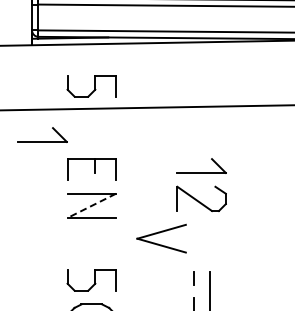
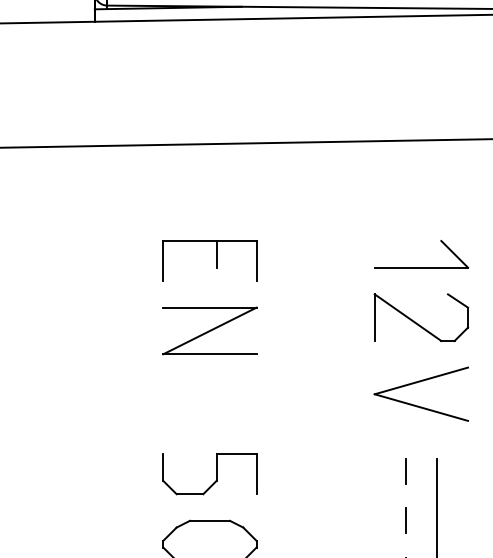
part: (91, 86) -> (209, 101), removed
part: (42, 141) -> (114, 207), removed
line: (91, 206) -> (209, 332), dashed -> solid
part: (161, 238) -> (421, 393), moved

